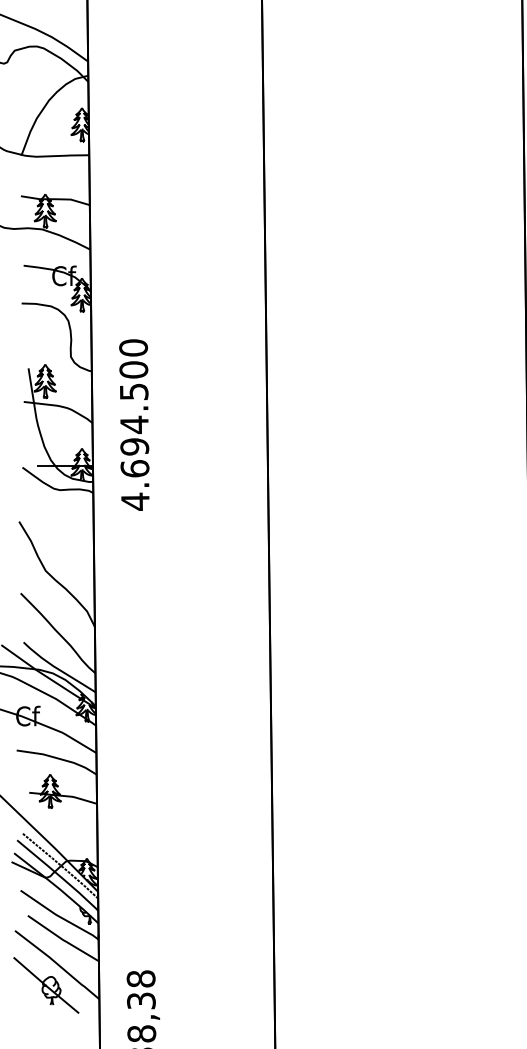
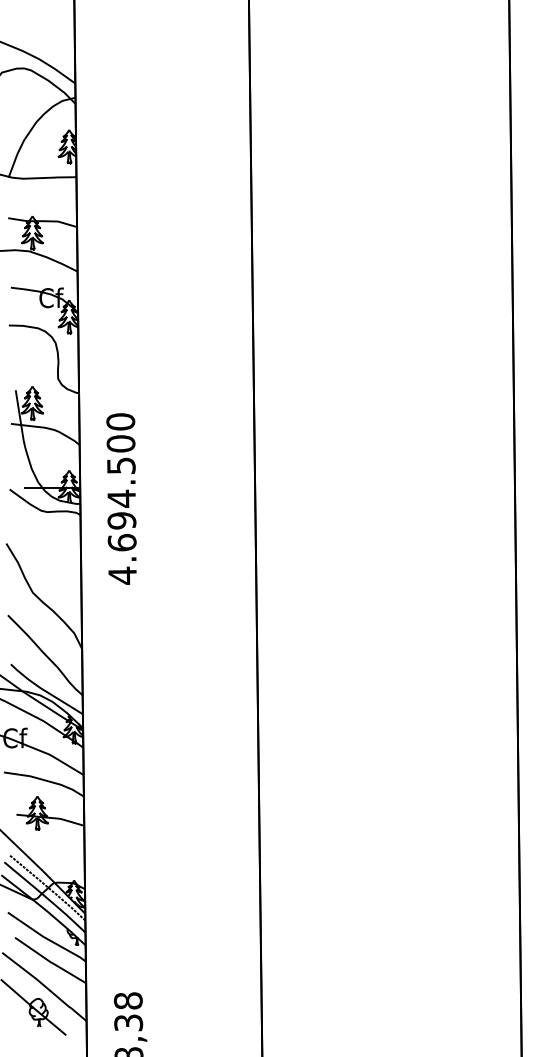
text: (134, 424) -> (121, 498), moved

